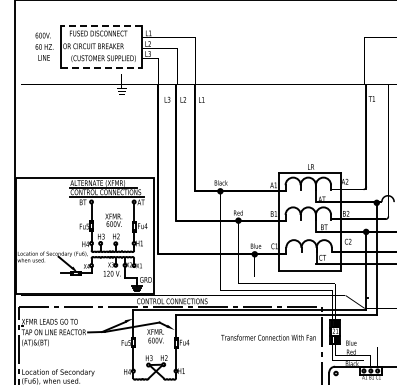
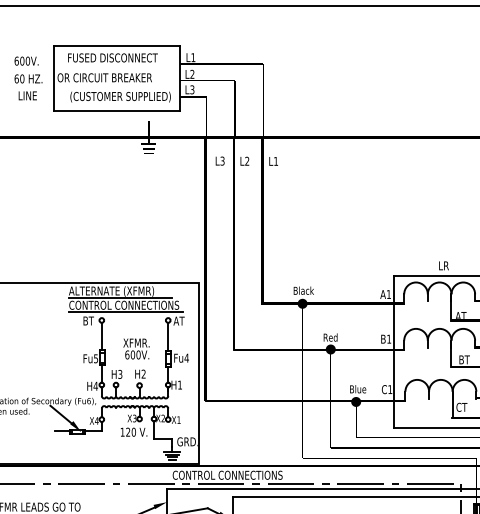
line: (100, 25) -> (115, 45), dashed -> solid
line: (101, 67) -> (117, 110), dashed -> solid

